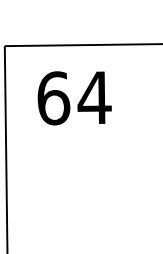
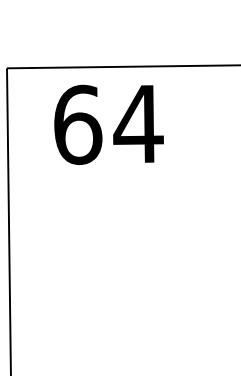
text: (74, 98) -> (108, 125), moved

